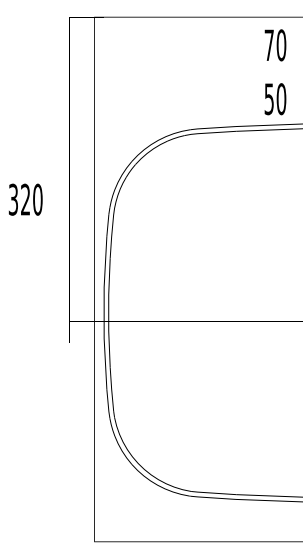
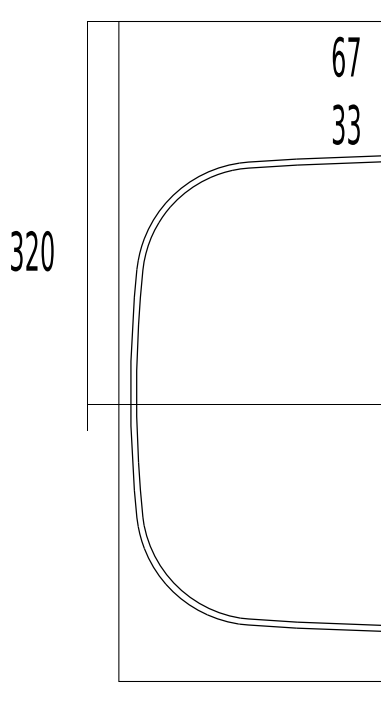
text: (275, 45) -> (346, 57), 70 -> 67
text: (275, 99) -> (346, 125), 50 -> 33

